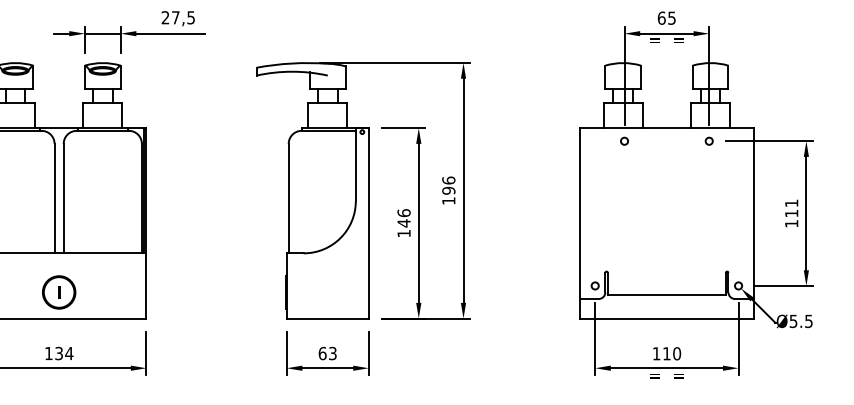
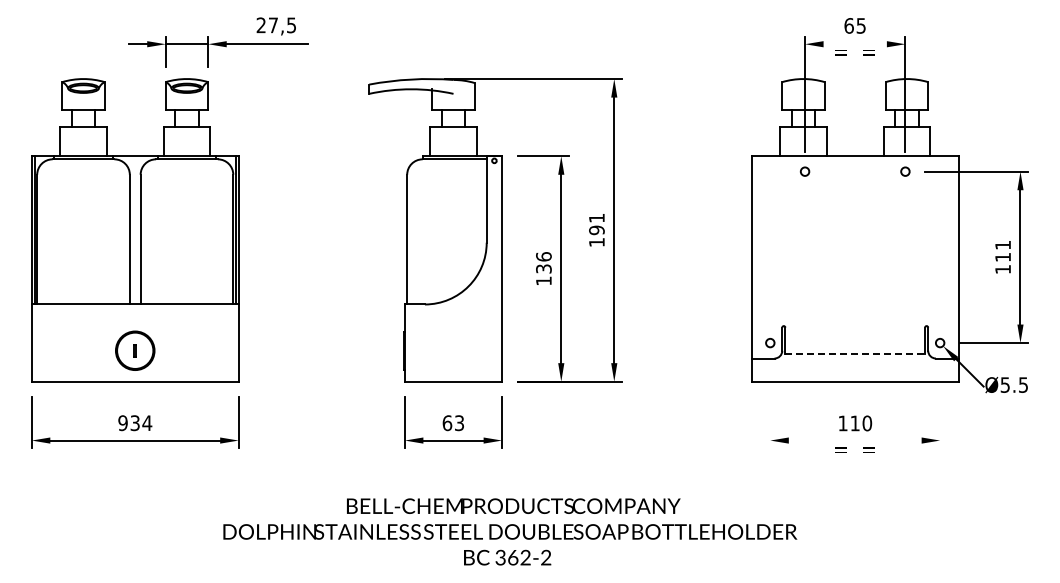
line: (666, 33) -> (854, 44), removed
text: (448, 179) -> (596, 217), 196 -> 191
text: (403, 223) -> (543, 269), 146 -> 136
line: (667, 294) -> (855, 353), solid -> dashed
line: (595, 338) -> (770, 405), removed
line: (738, 338) -> (940, 405), removed
text: (48, 353) -> (122, 423), 134 -> 934
line: (666, 368) -> (854, 440), removed

